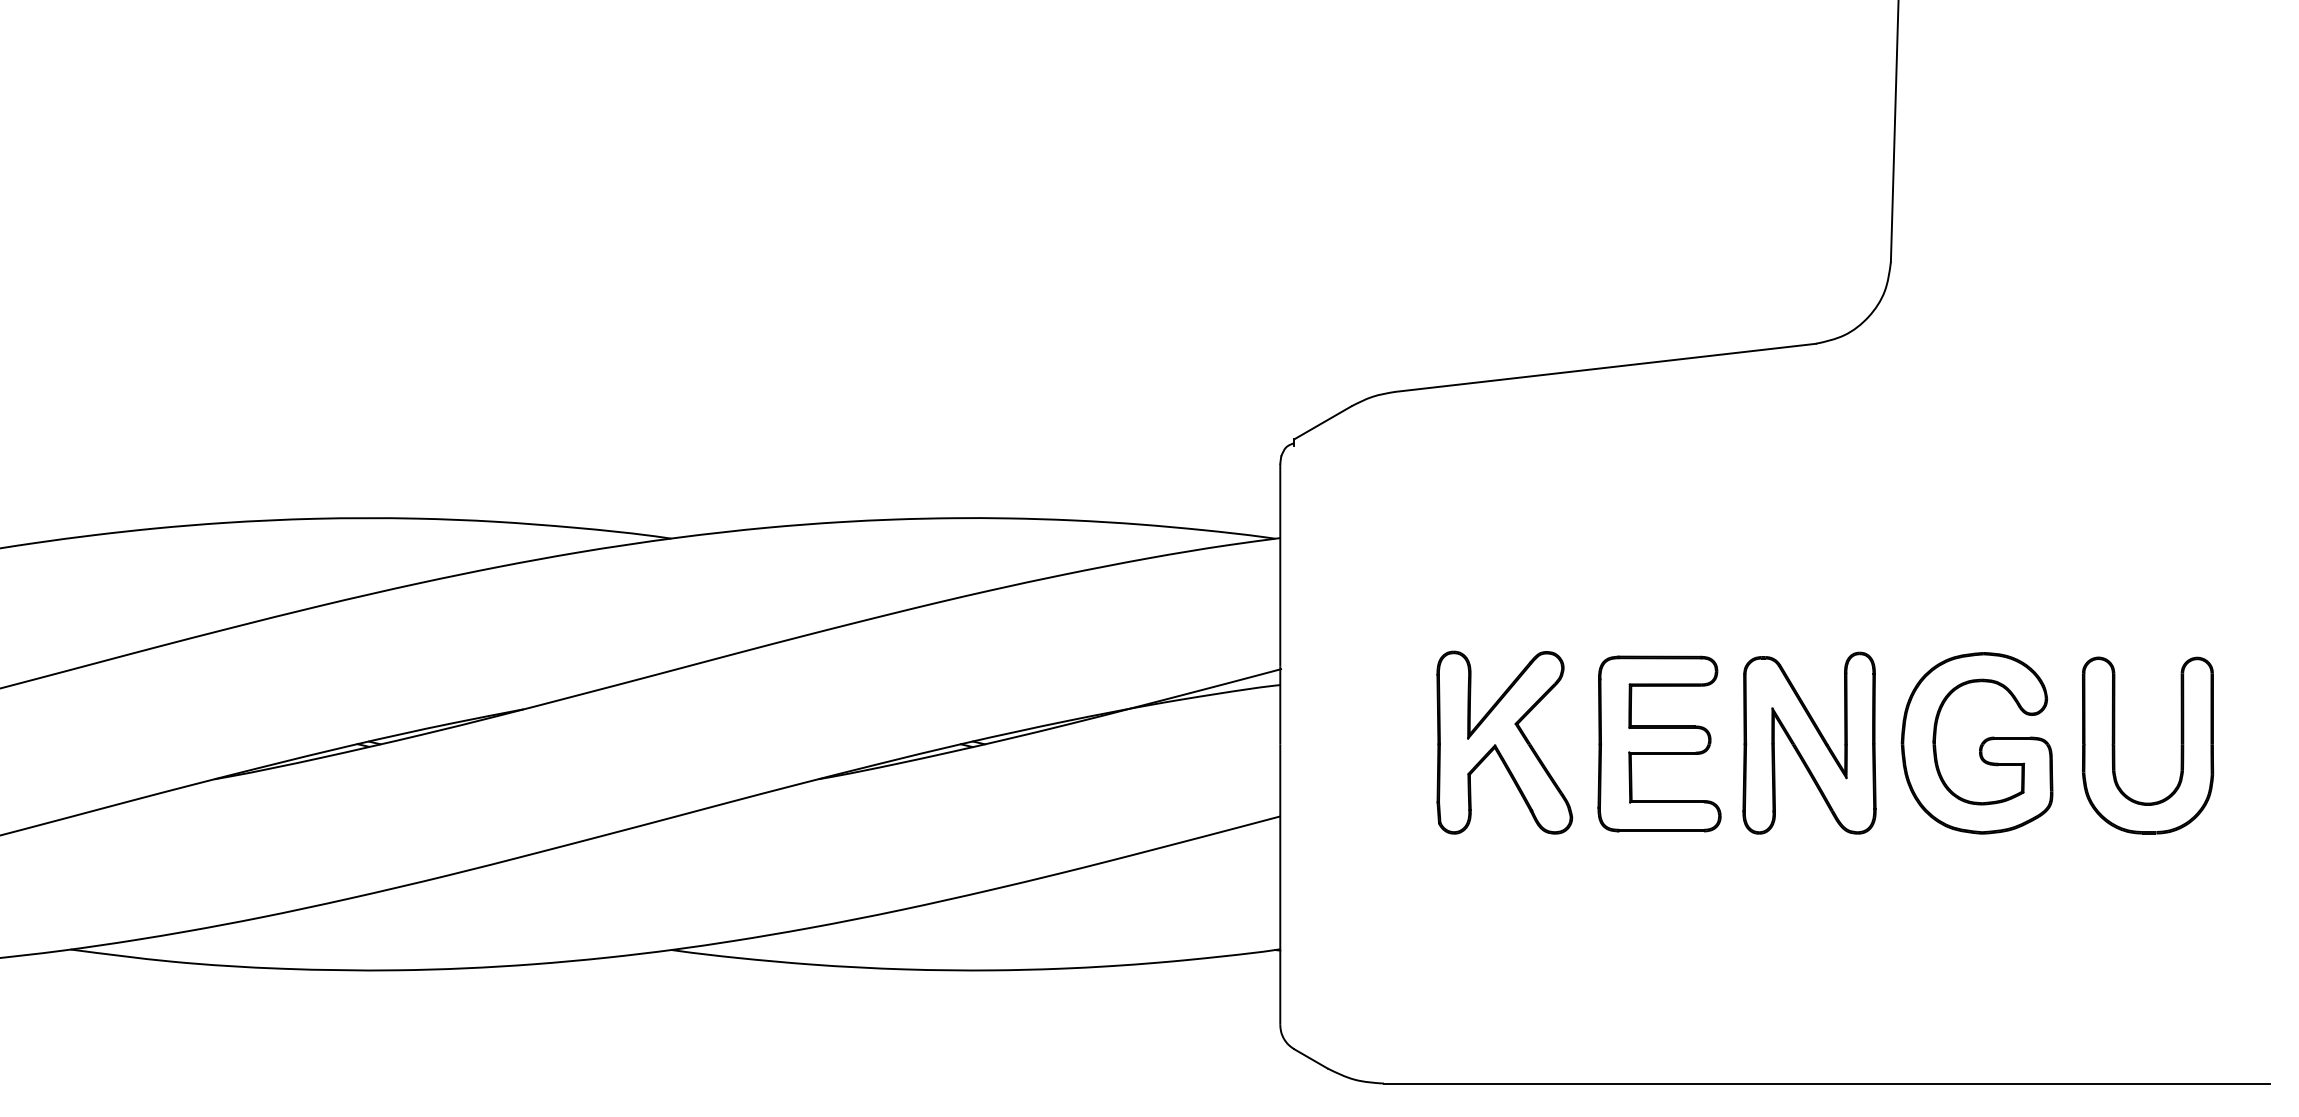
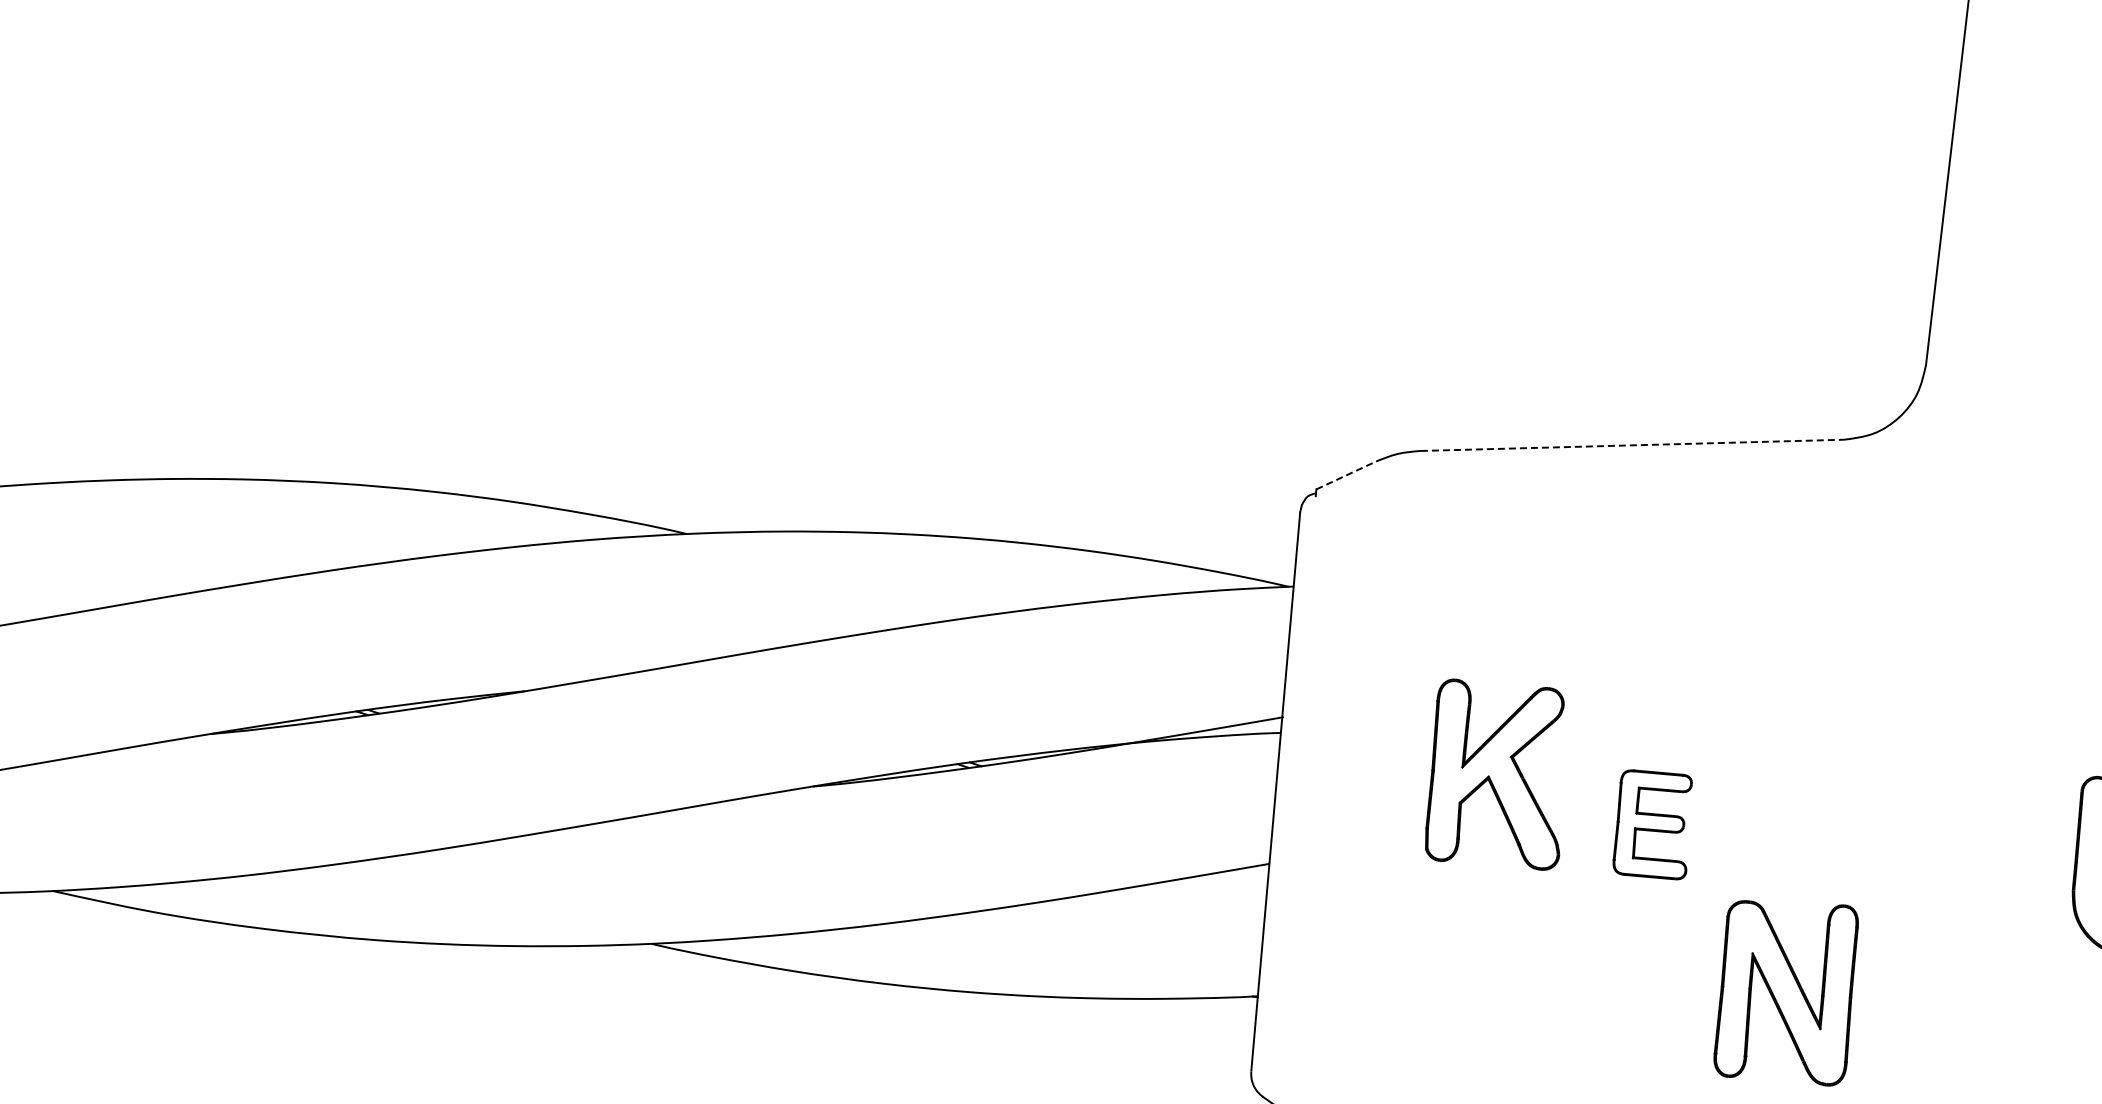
line: (1605, 367) -> (1632, 444), solid -> dashed
line: (1322, 422) -> (1345, 475), solid -> dashed
part: (1504, 742) -> (1498, 774), moved
part: (1809, 742) -> (1786, 990), moved
part: (1659, 743) -> (1653, 824), size x0.6
part: (1976, 743) -> (1969, 851), removed

